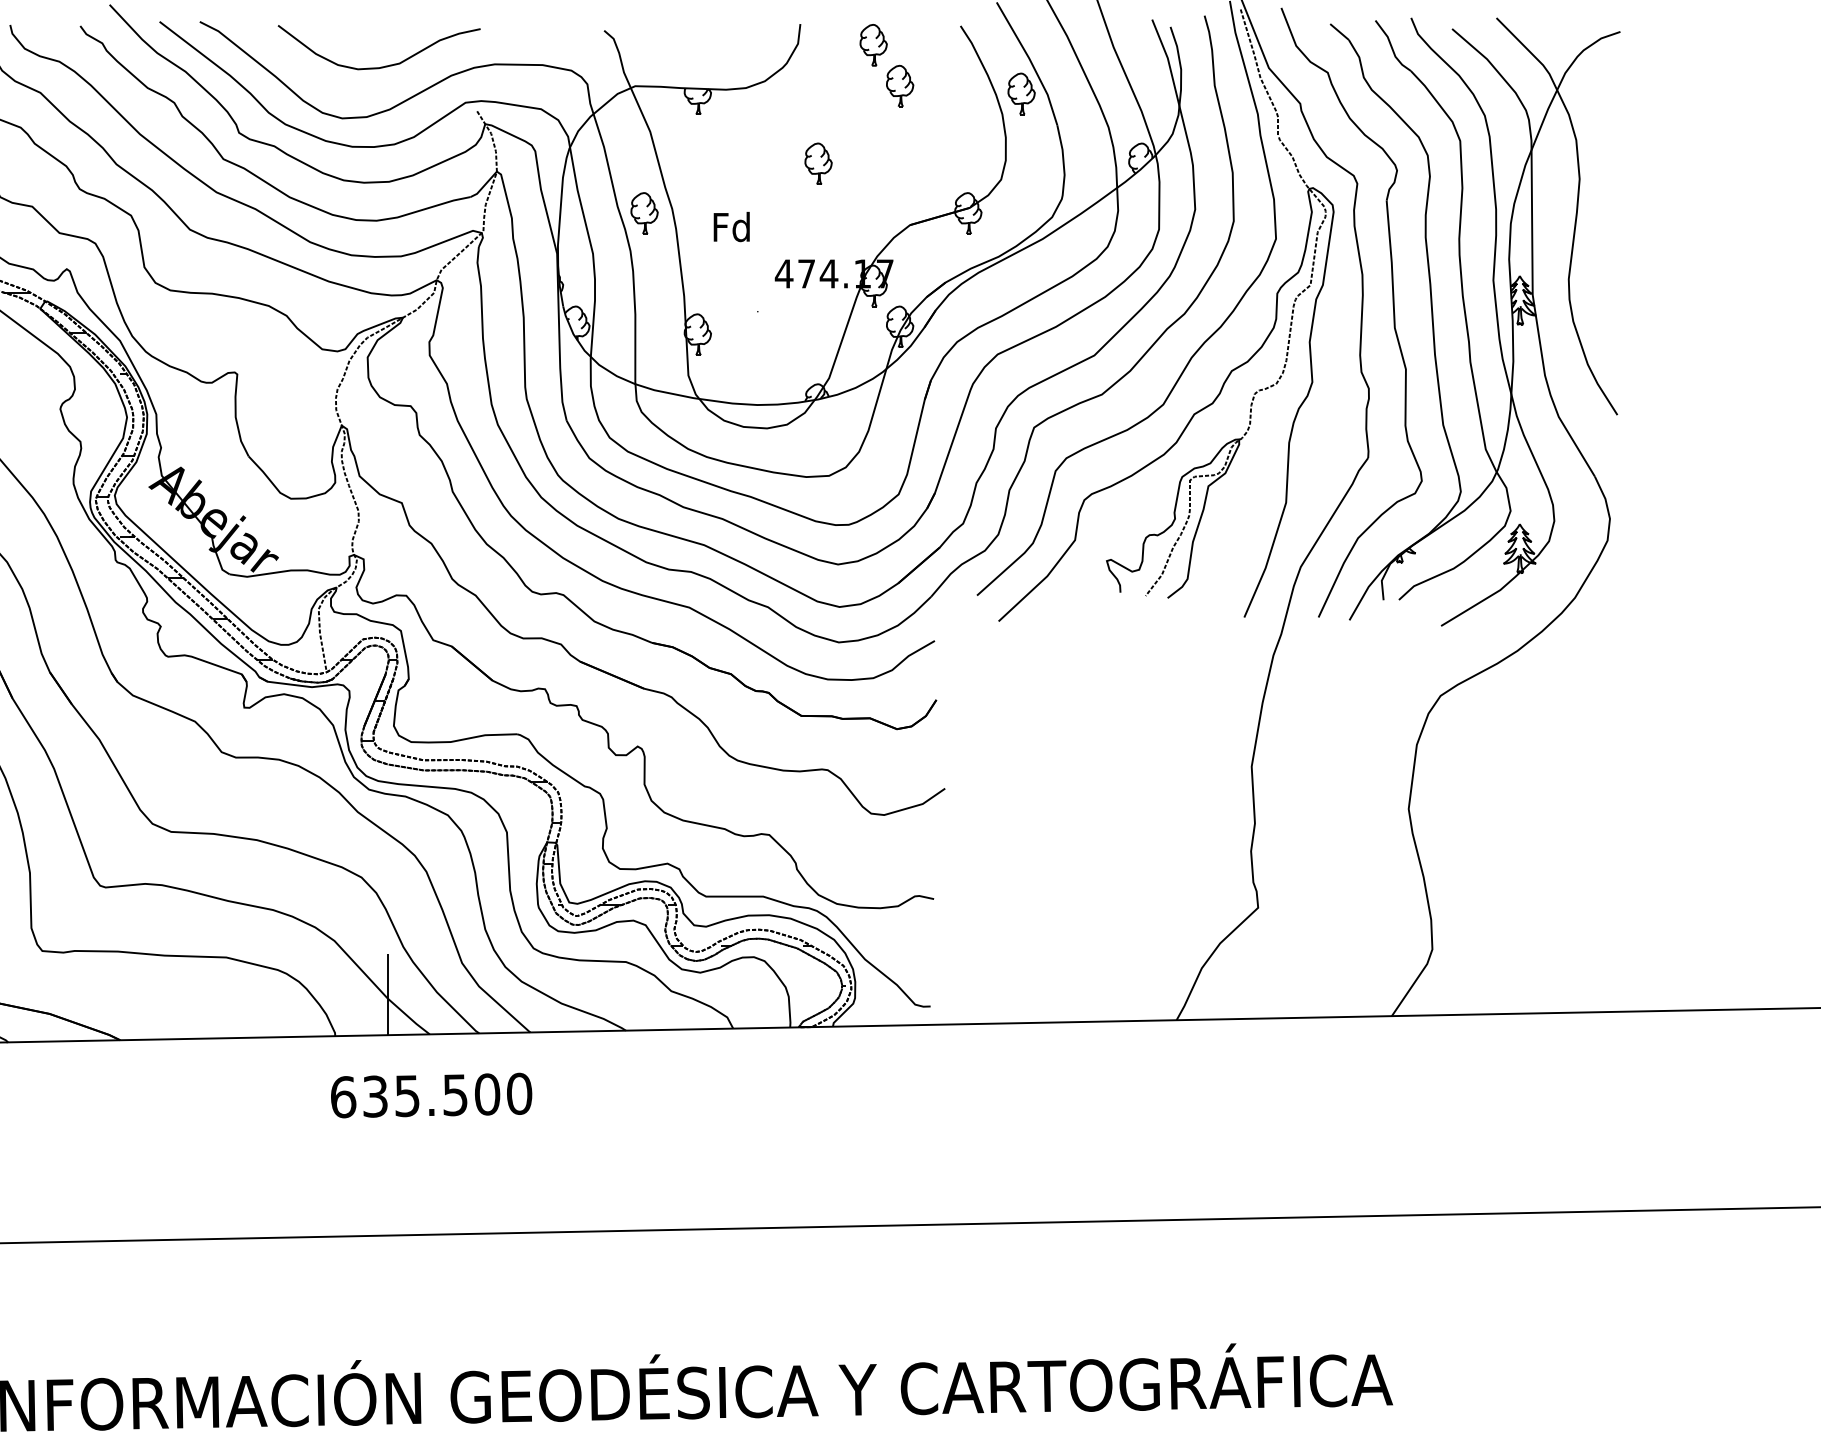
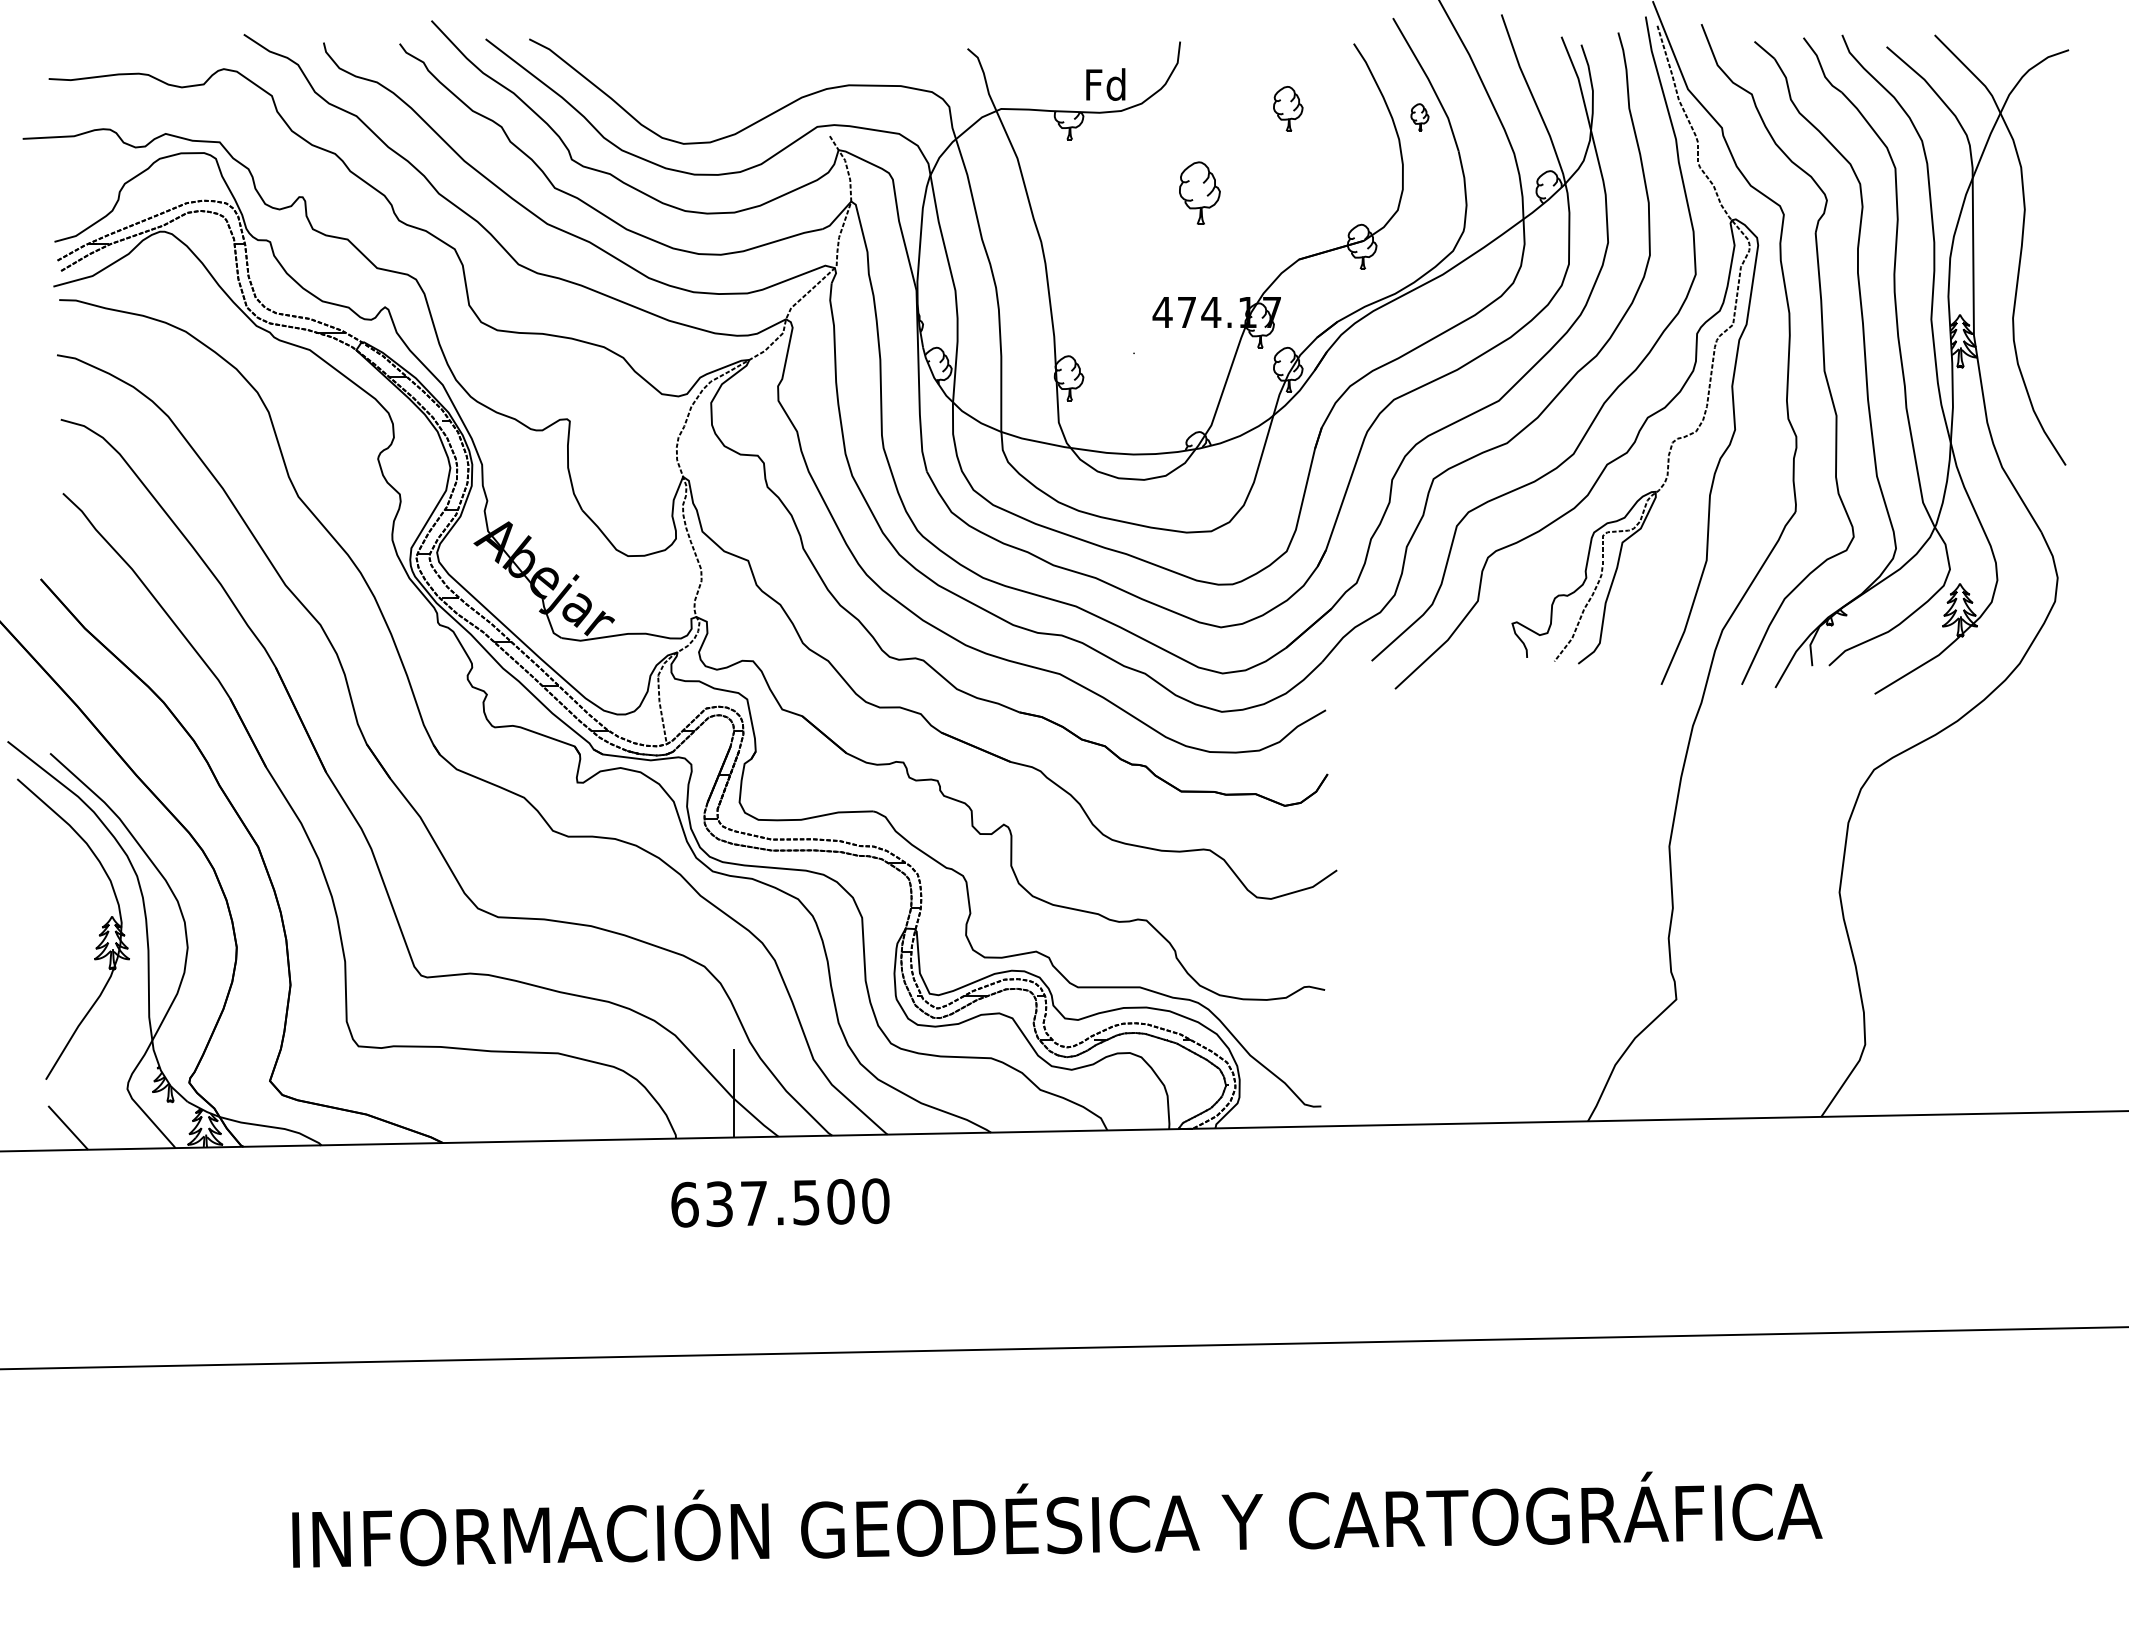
part: (873, 45) -> (1259, 64), removed
curve: (381, 66) -> (726, 87), removed
part: (1021, 94) -> (1419, 117), size x0.6
part: (818, 163) -> (1199, 192), size x1.4
part: (644, 213) -> (1011, 246), removed
text: (731, 226) -> (1105, 84), moved
text: (407, 1096) -> (754, 1203), 635.500 -> 637.500

